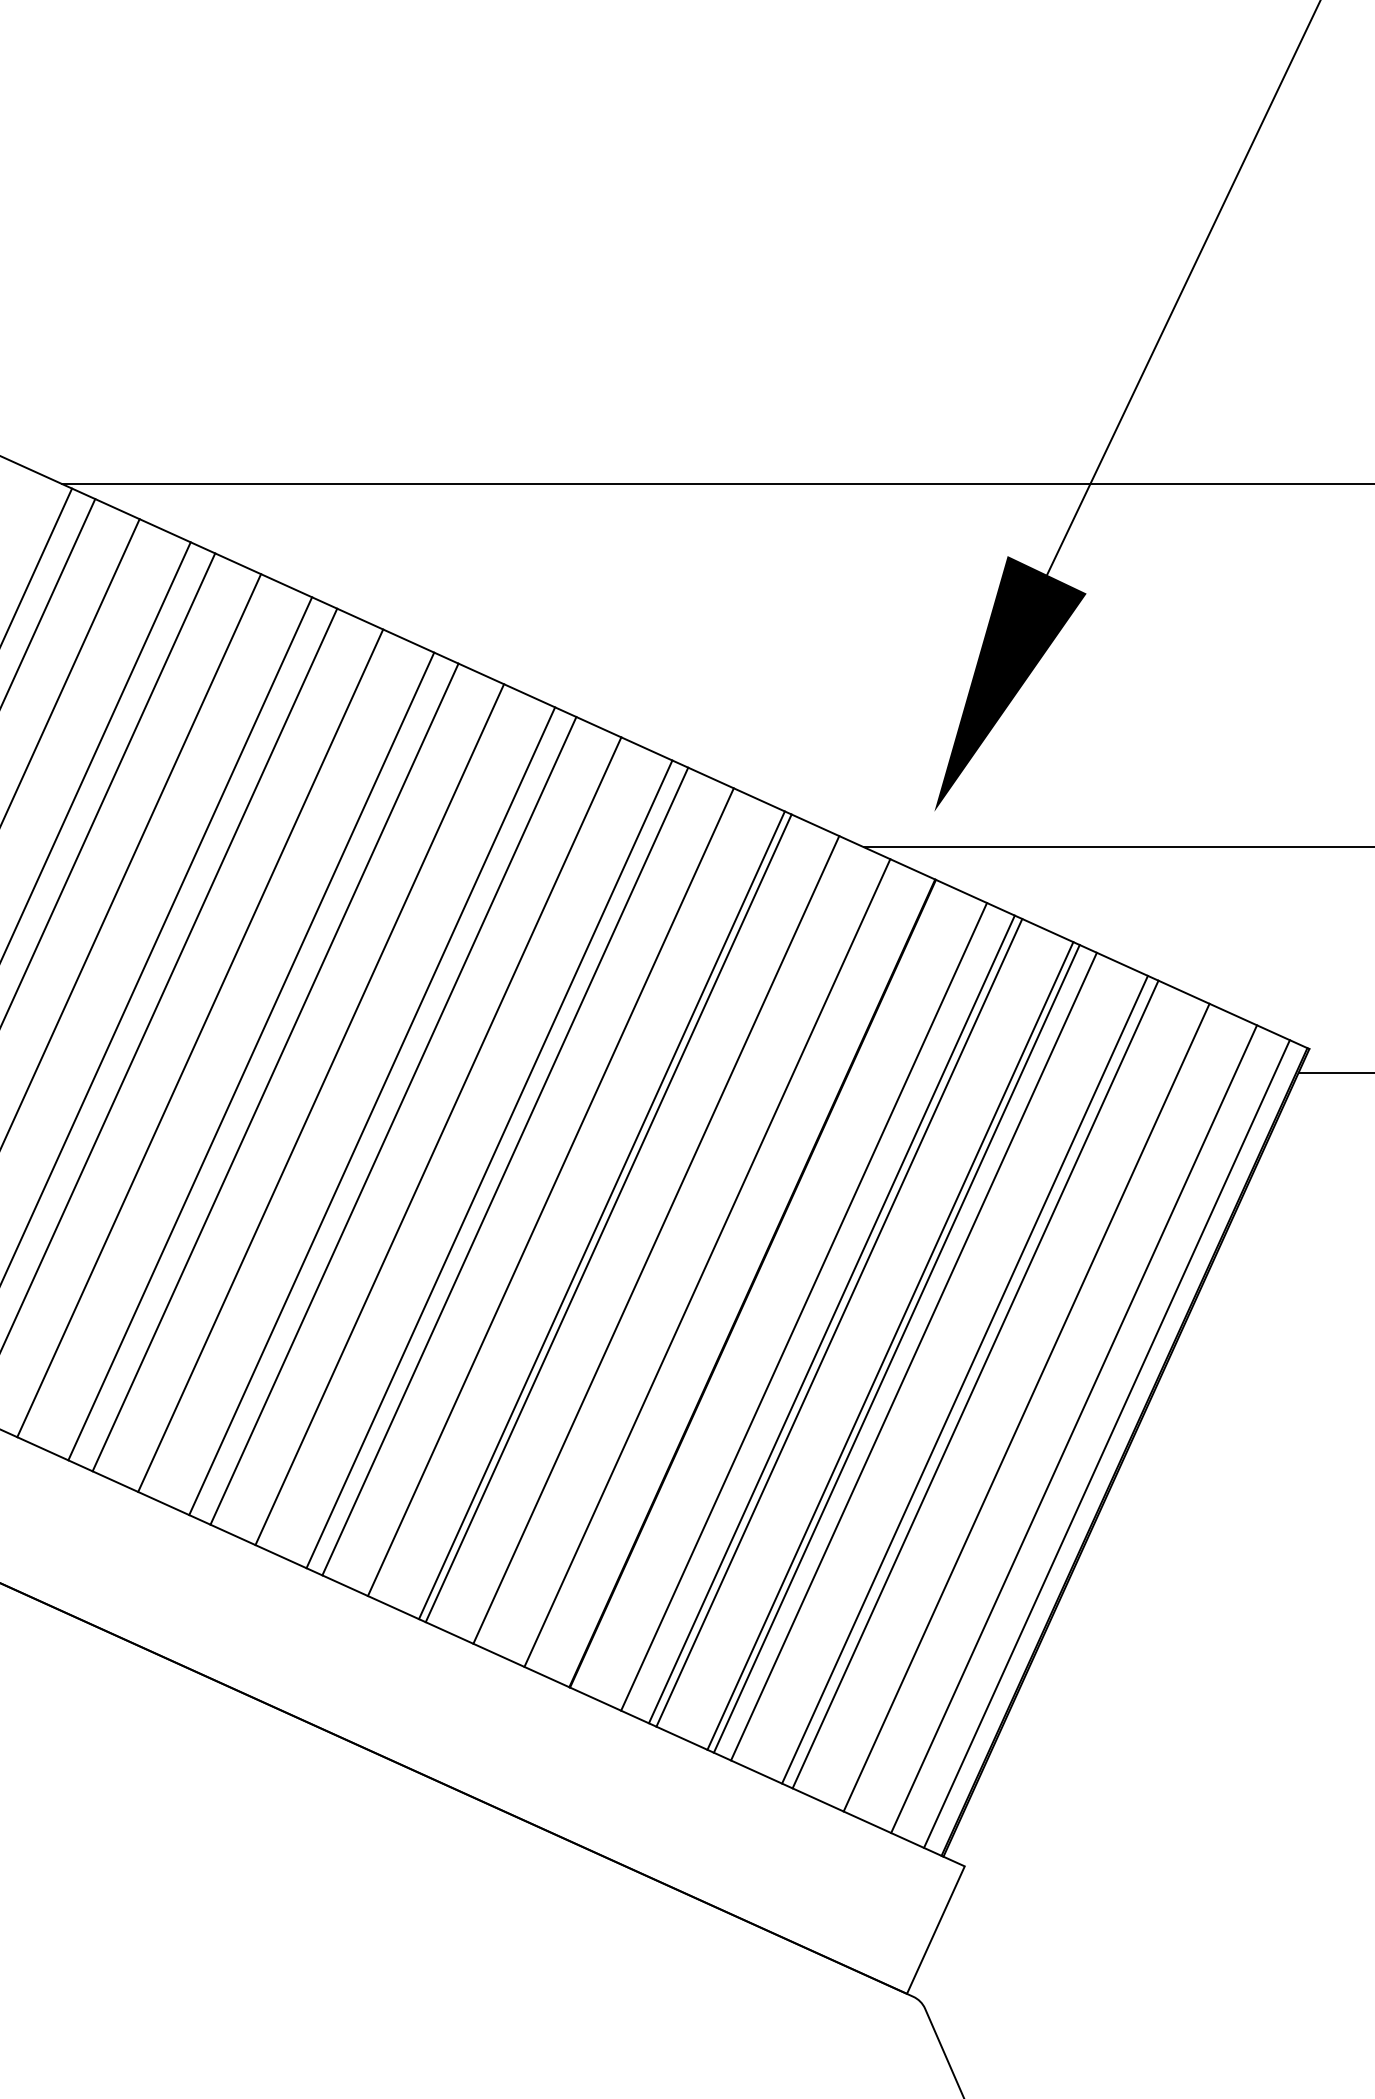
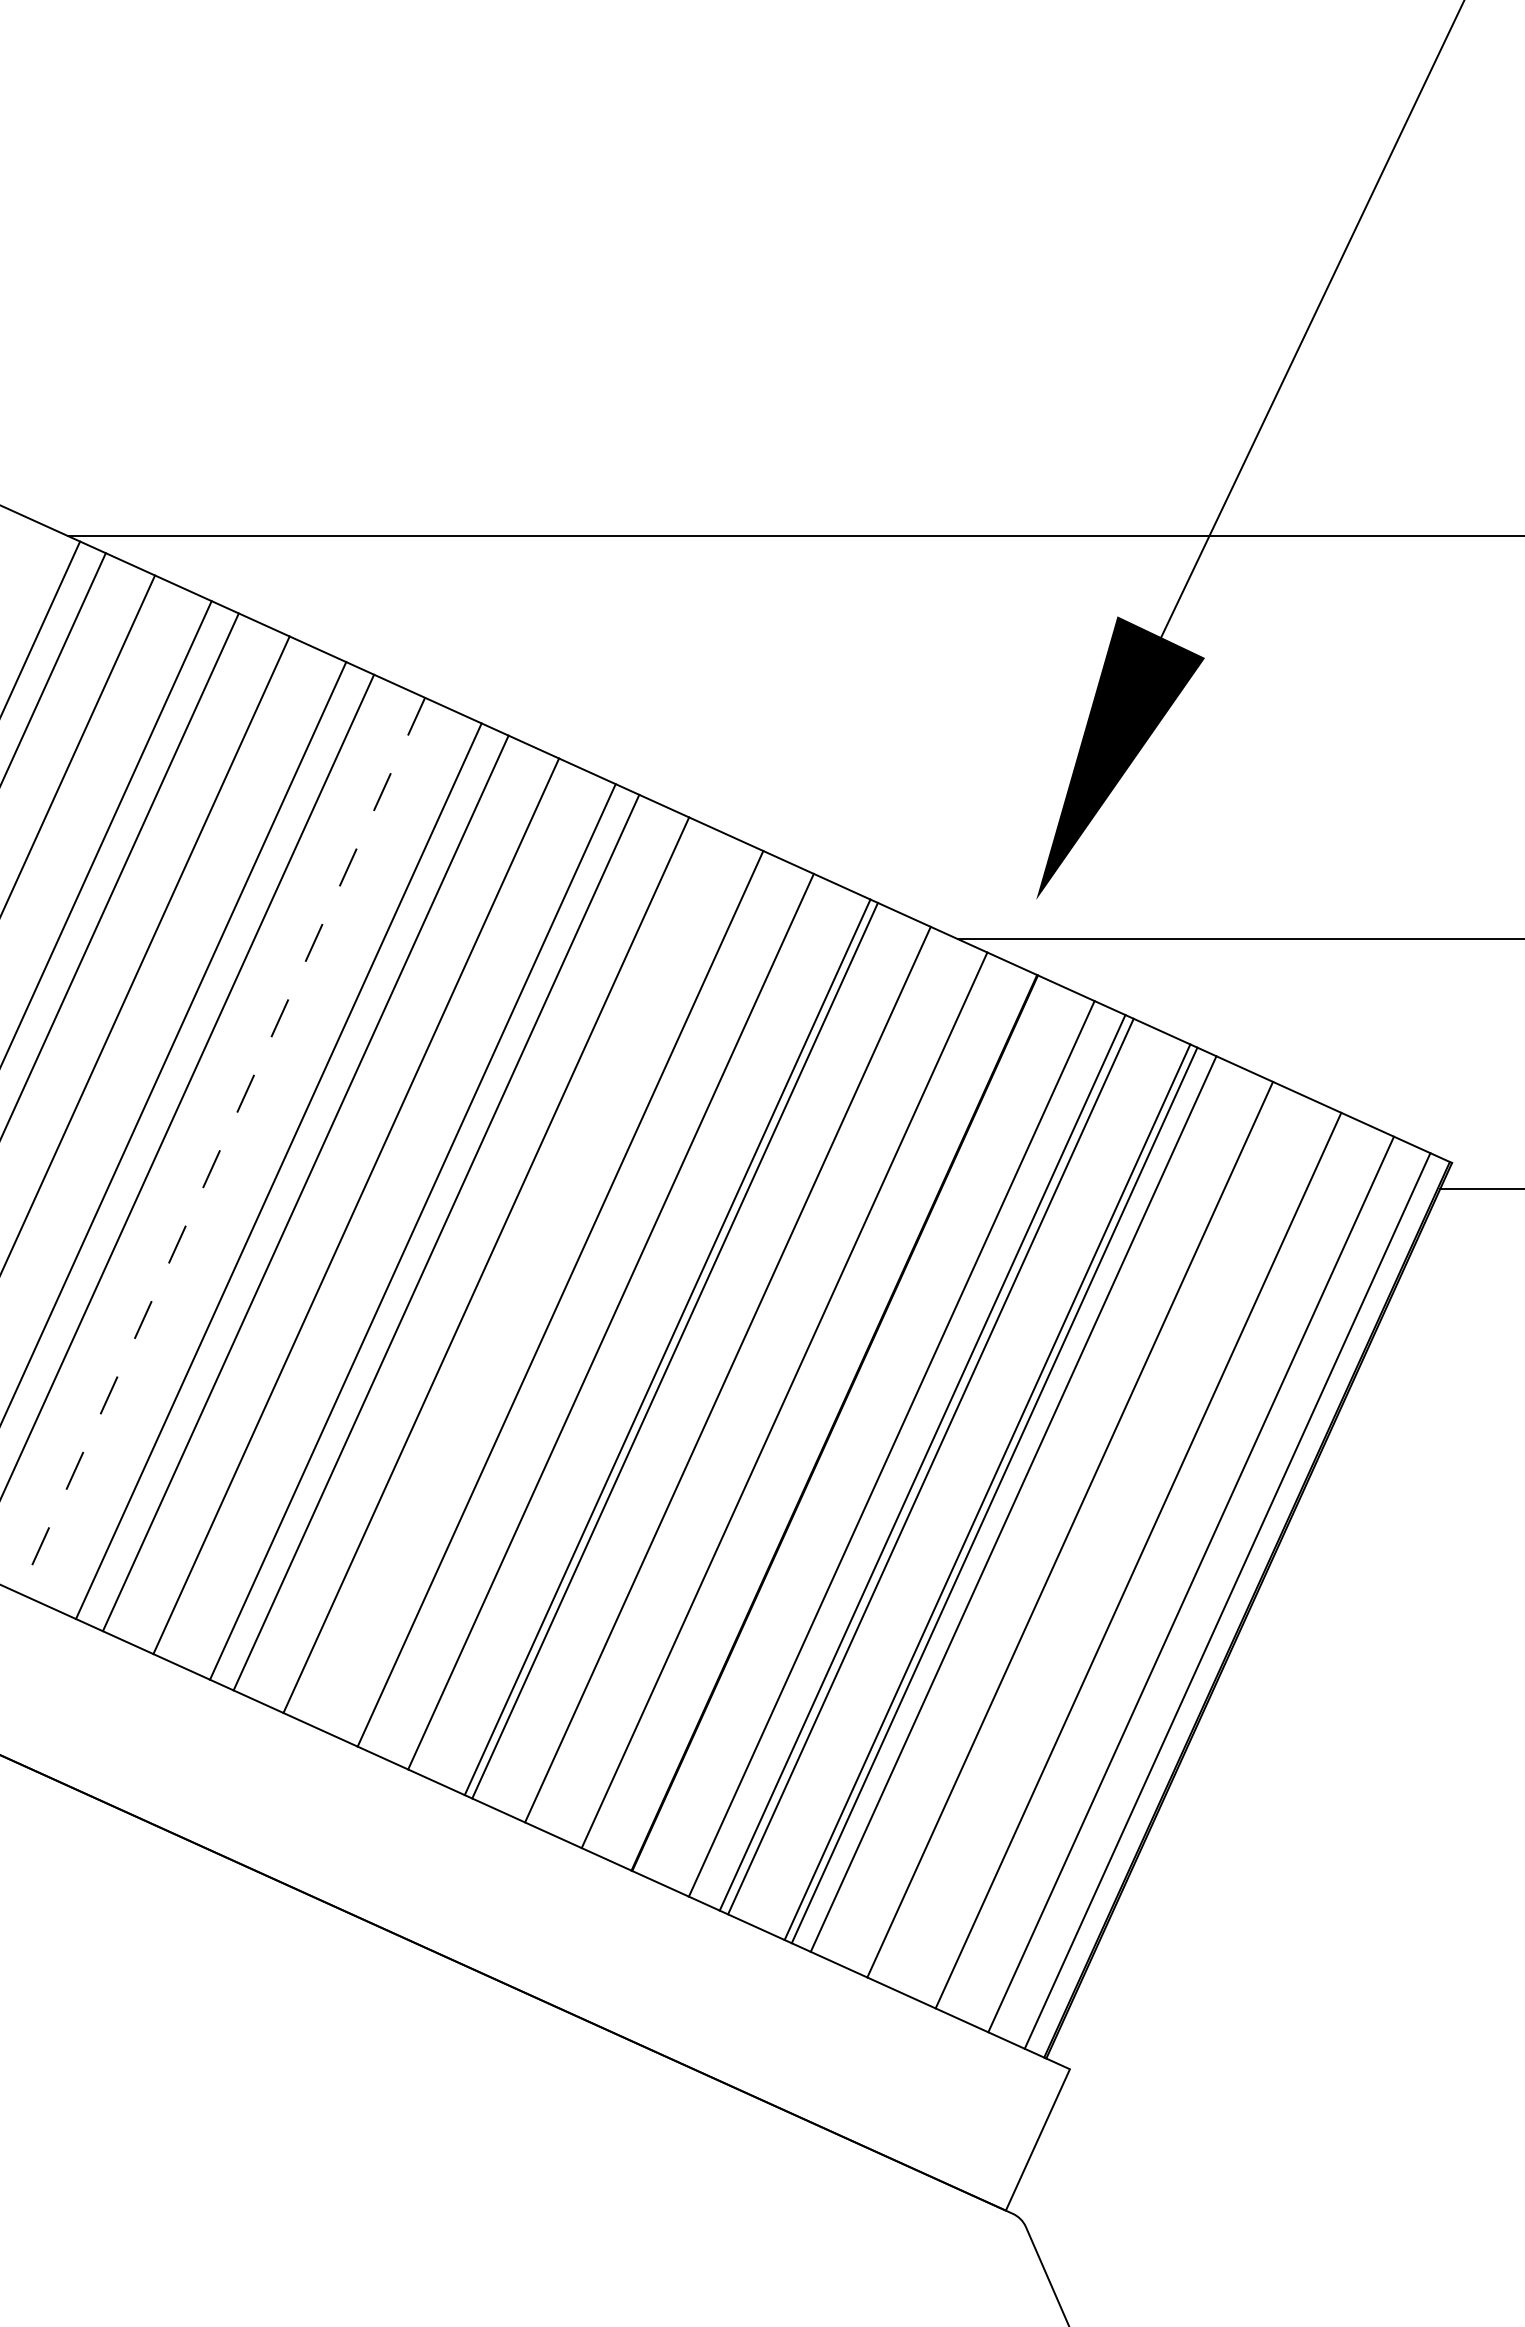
line: (200, 1033) -> (222, 1145), solid -> dashed
line: (489, 1164) -> (542, 1291), removed
line: (975, 1384) -> (1081, 1534), removed

